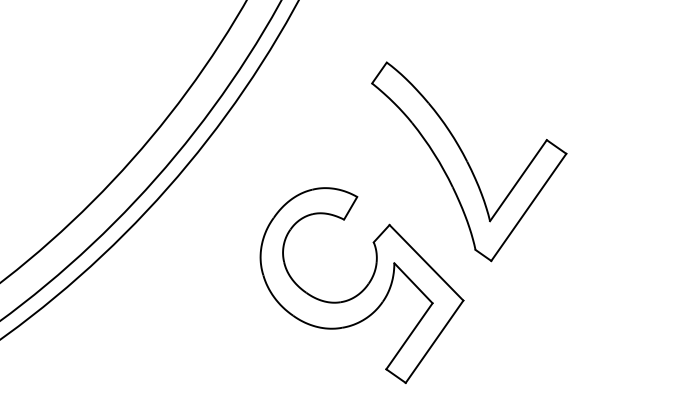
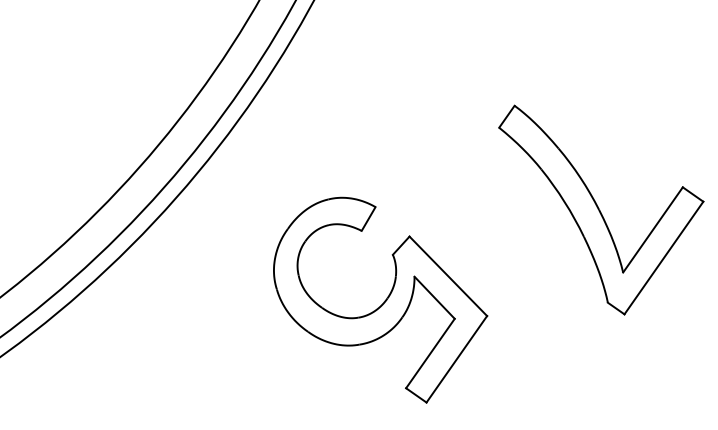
part: (469, 161) -> (601, 209), moved

